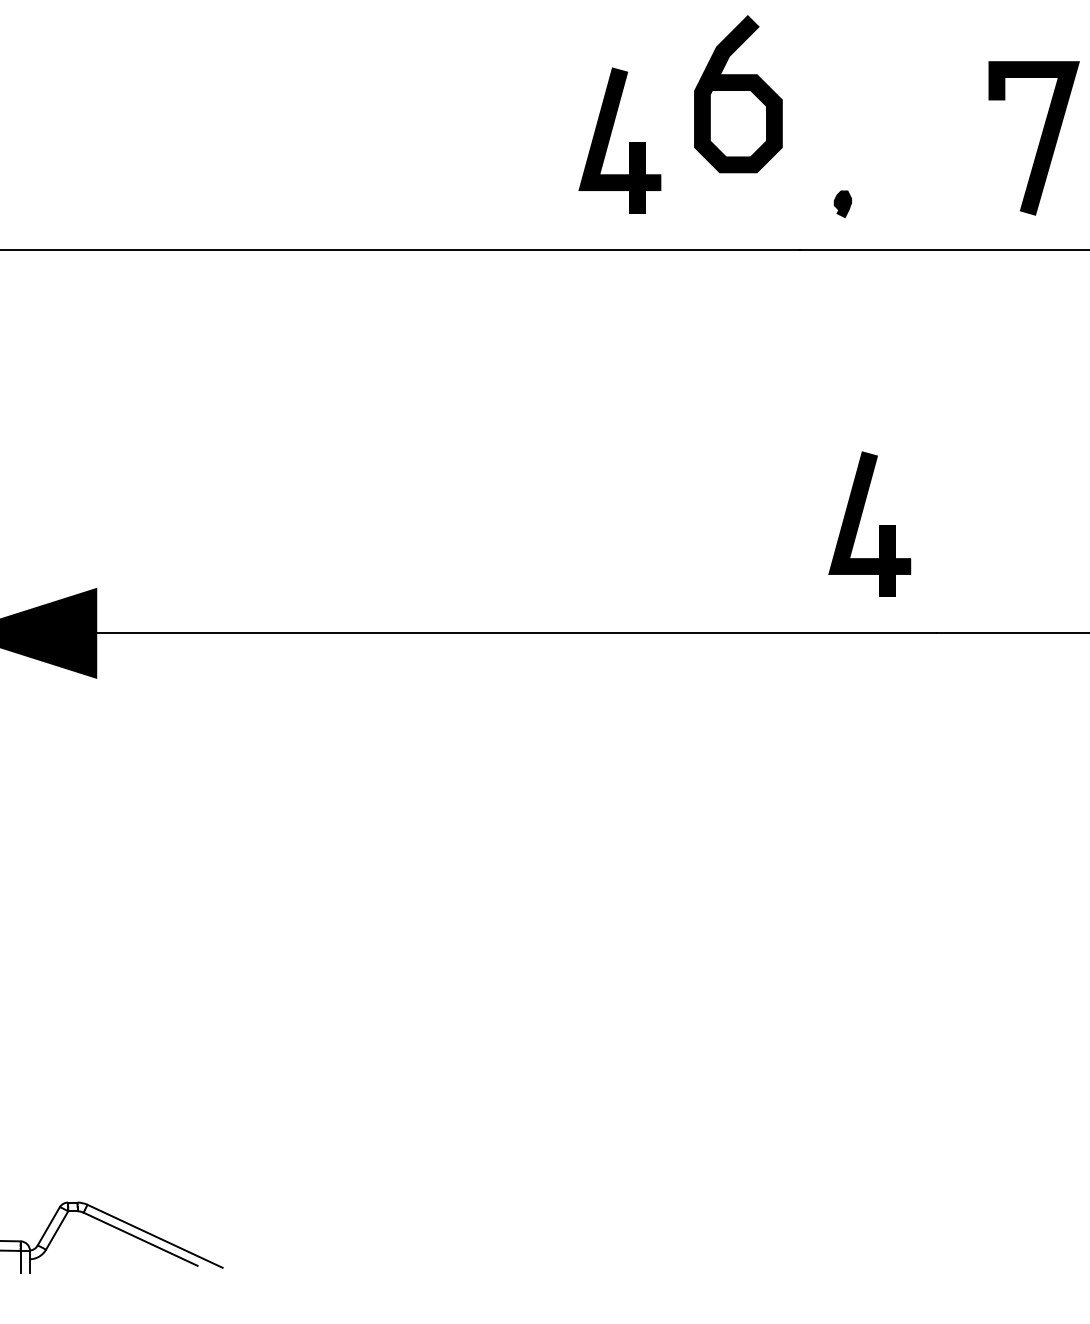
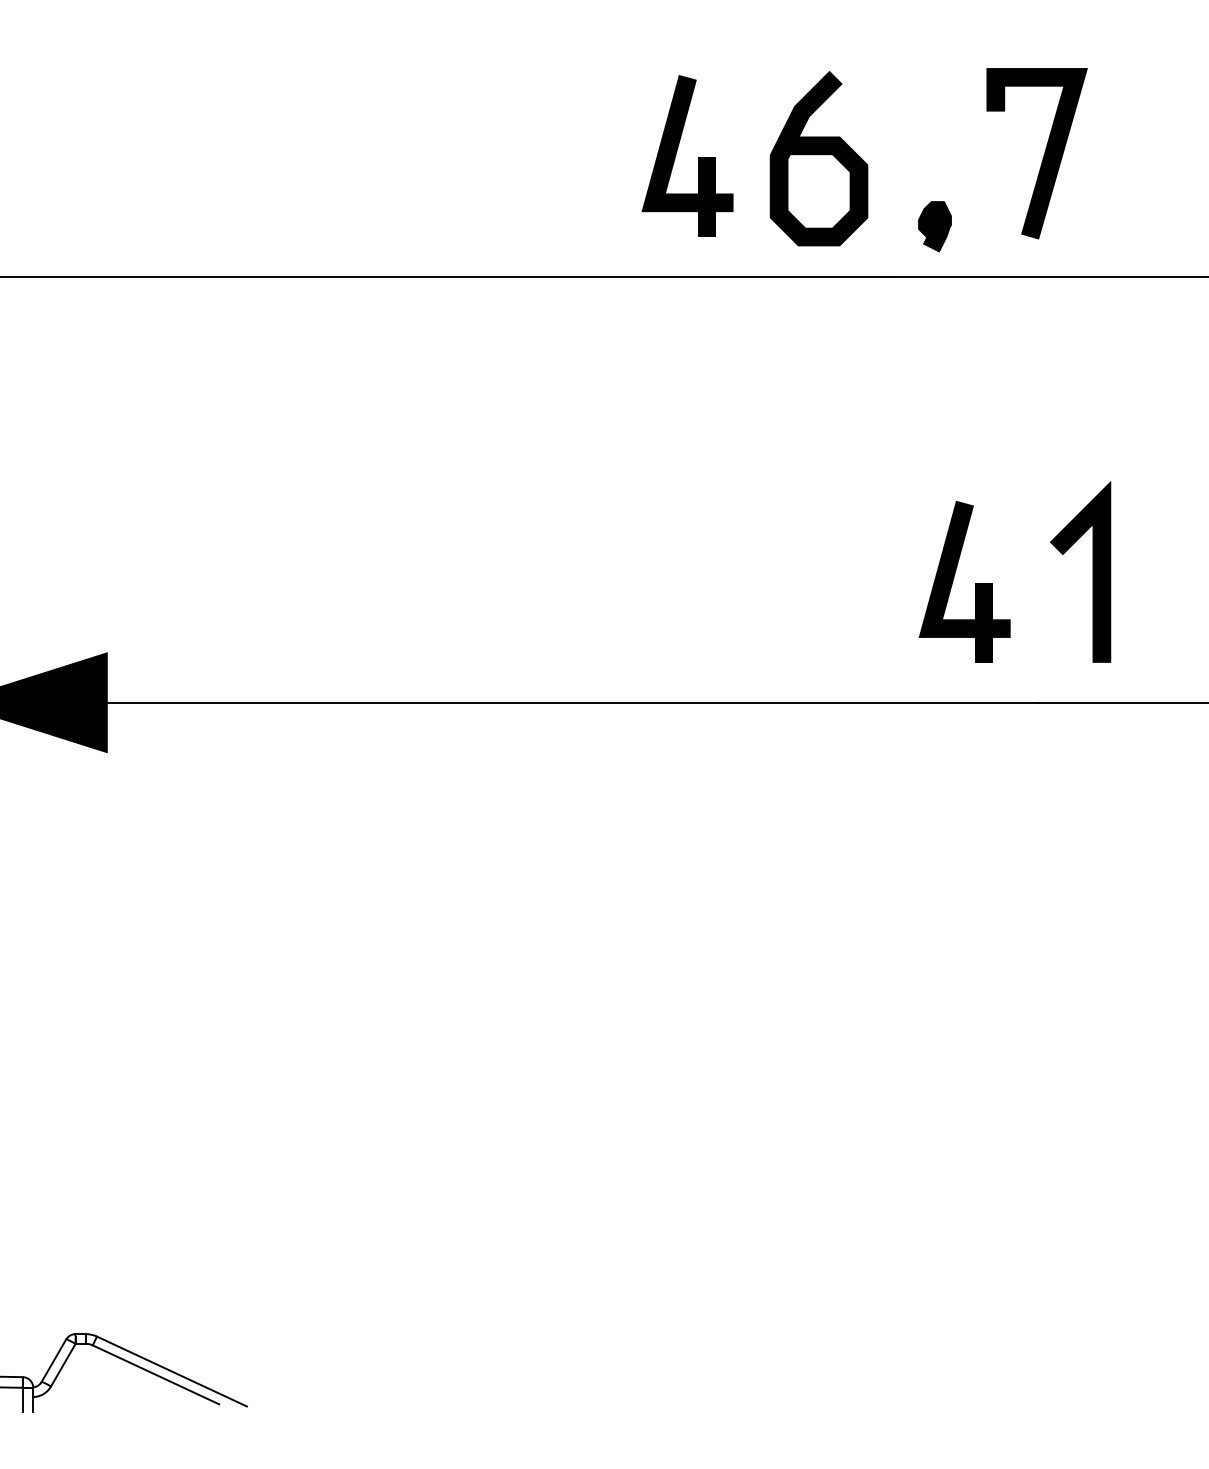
curve: (737, 91) -> (818, 155), moved
line: (1039, 140) -> (1043, 155), moved
part: (842, 204) -> (934, 226), size x1.67
line: (984, 515) -> (1092, 571), added

